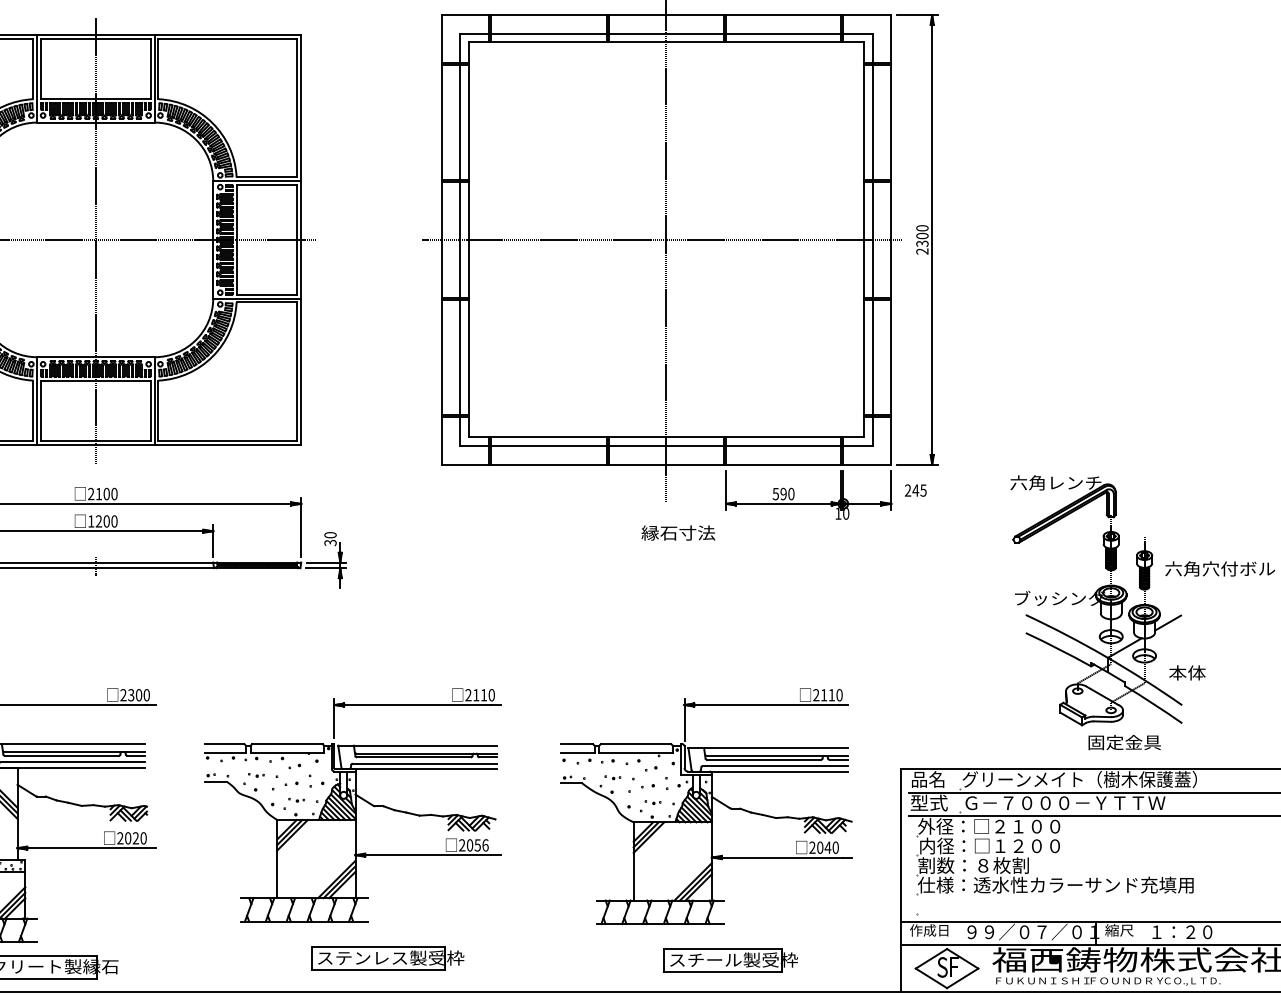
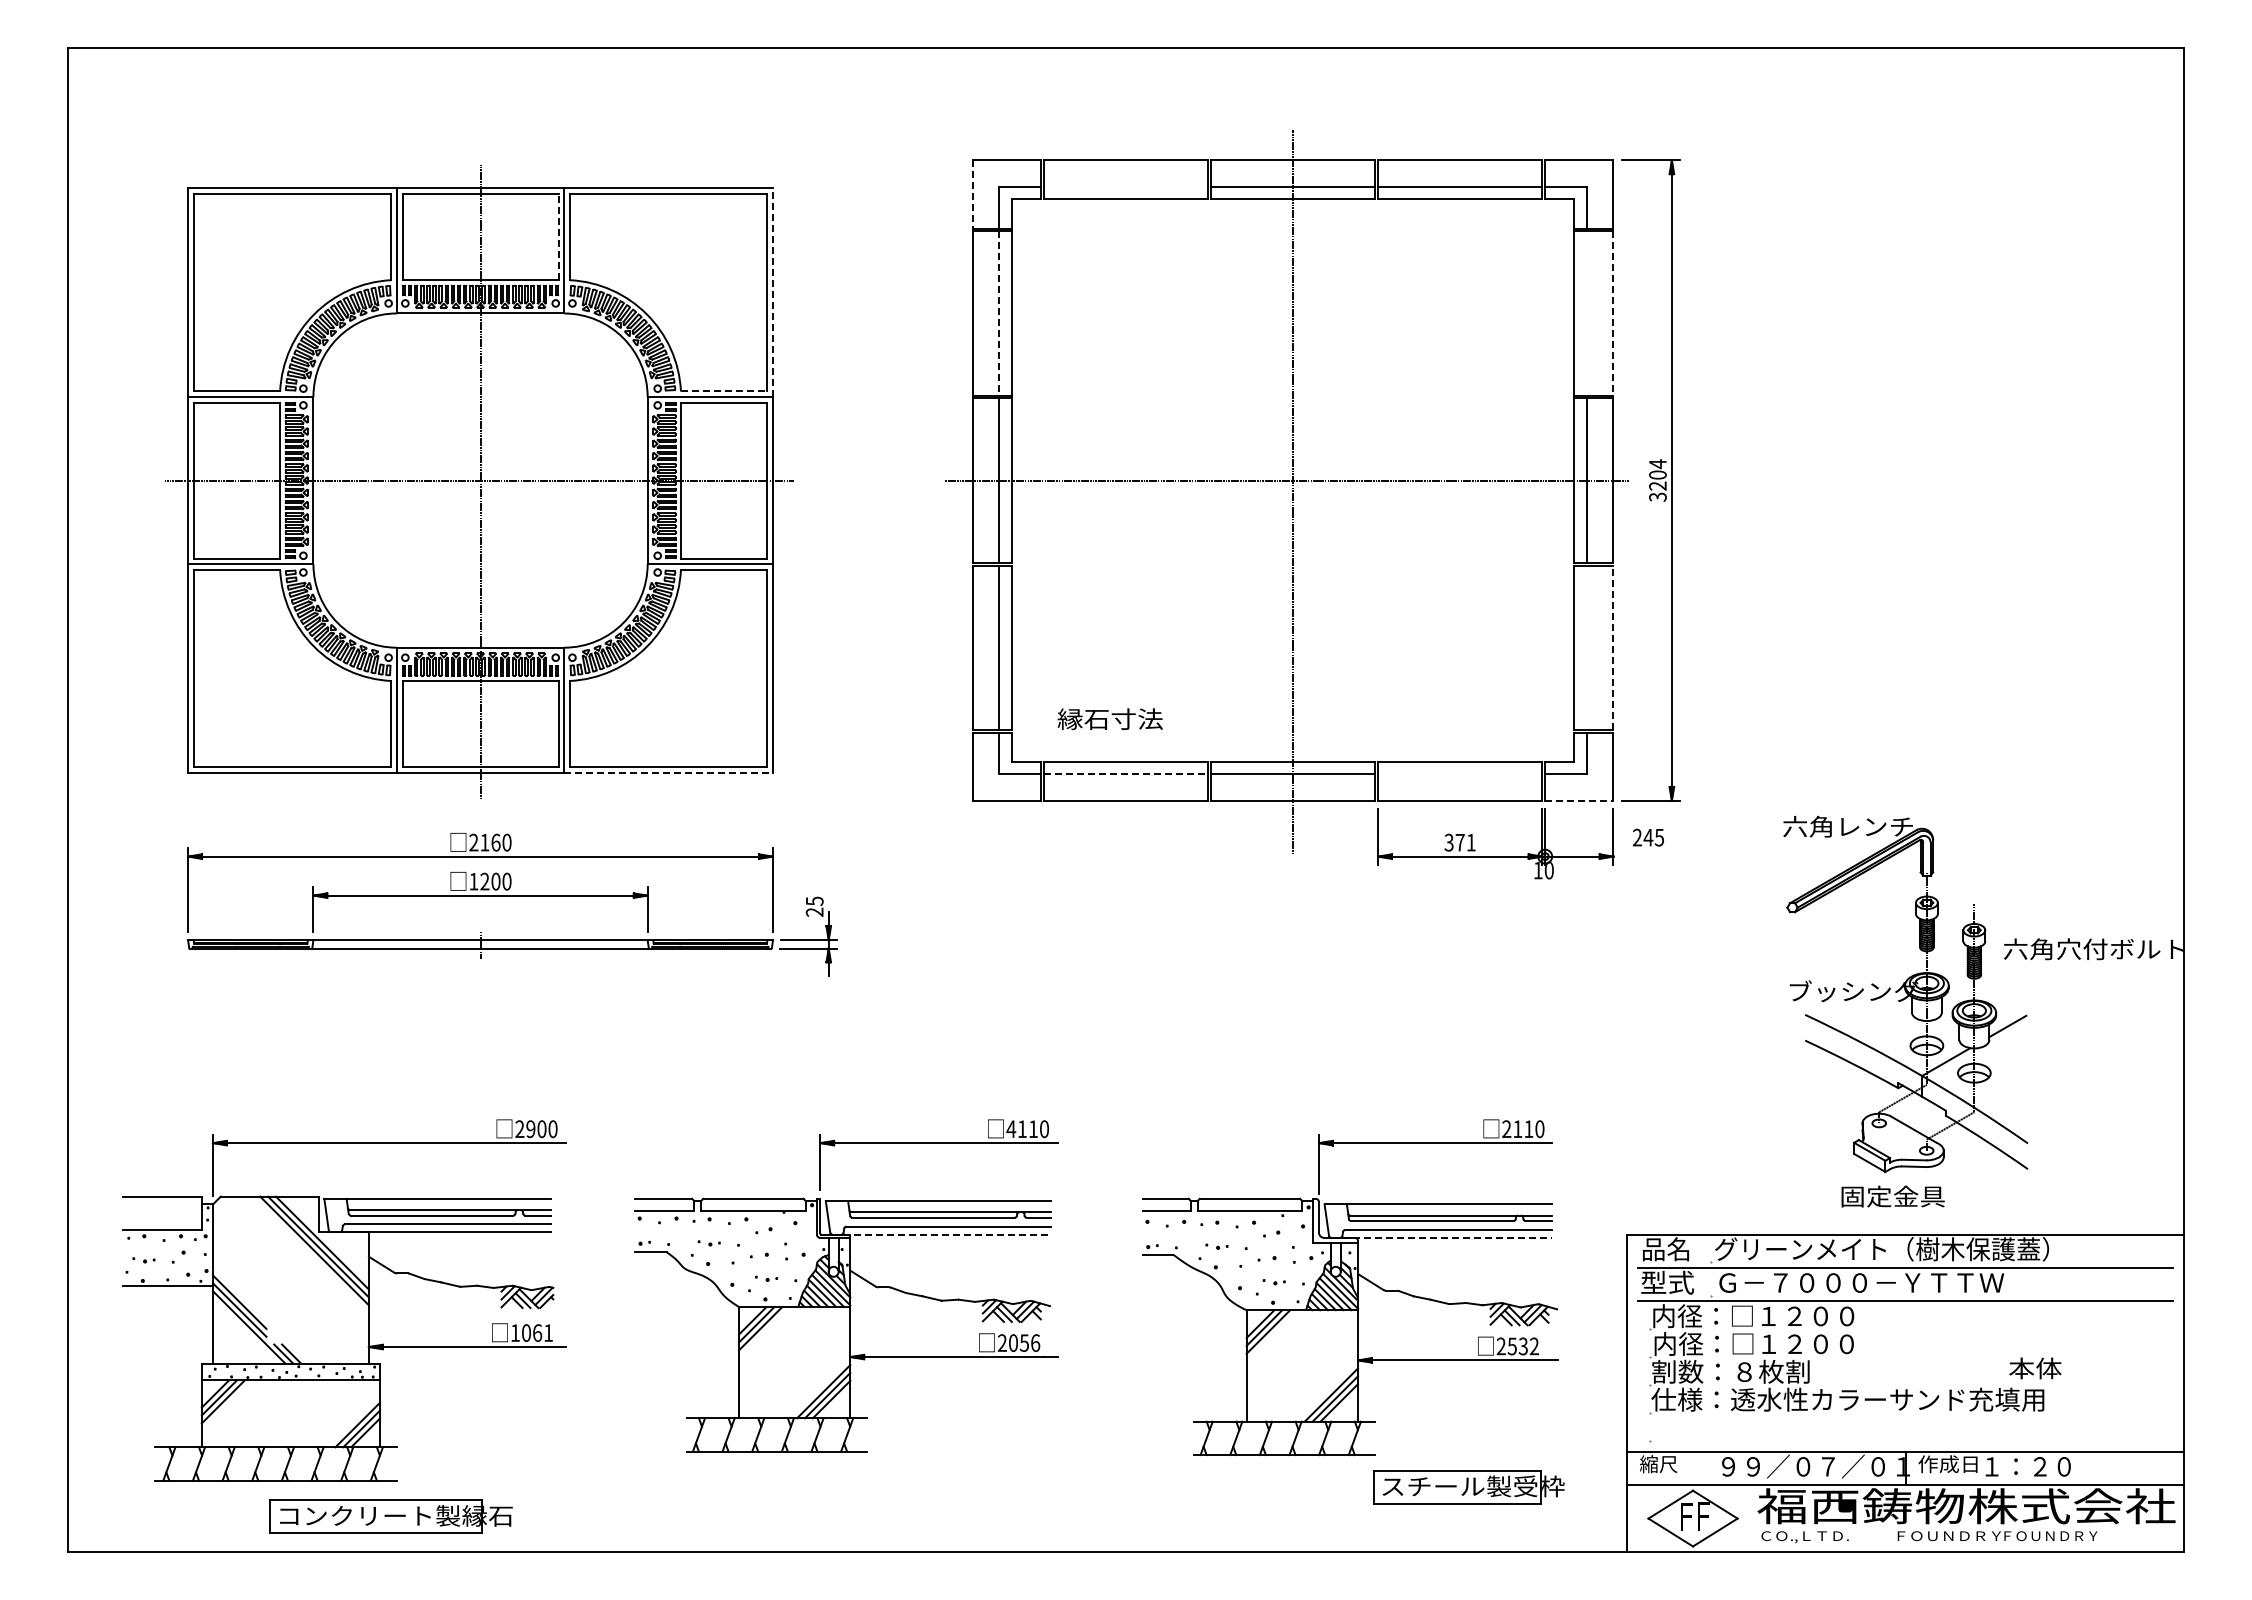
line: (548, 33) -> (1125, 186), removed
line: (441, 39) -> (972, 194), solid -> dashed
line: (150, 68) -> (558, 236), solid -> dashed
line: (301, 107) -> (773, 292), solid -> dashed
line: (460, 122) -> (999, 313), solid -> dashed
line: (872, 122) -> (1587, 313), removed
line: (891, 122) -> (1613, 313), solid -> dashed
line: (267, 177) -> (724, 391), solid -> dashed
text: (922, 239) -> (1657, 480), 2300 -> 3204
line: (872, 357) -> (1587, 647), removed
line: (891, 357) -> (1613, 647), solid -> dashed
line: (228, 445) -> (669, 773), solid -> dashed
line: (549, 446) -> (1126, 774), solid -> dashed
line: (783, 446) -> (1460, 774), removed
line: (867, 464) -> (1579, 800), solid -> dashed
text: (106, 493) -> (495, 842), 2100 -> 2160
text: (783, 493) -> (1460, 842), 590 -> 371
text: (677, 533) -> (1109, 719), moved
text: (330, 538) -> (814, 906), 30 -> 25
text: (1187, 672) -> (2035, 1368), moved
text: (468, 694) -> (1011, 1128), 2110 -> 4110
text: (130, 695) -> (530, 1129), 2300 -> 2900
text: (1124, 742) -> (1892, 1196), moved
line: (420, 769) -> (942, 1234), solid -> dashed
line: (771, 771) -> (1442, 1237), solid -> dashed
text: (970, 826) -> (1726, 1316), 外径：□２１００ -> 内径：□１２００
text: (131, 837) -> (531, 1332), 2020 -> 1061
text: (827, 847) -> (1522, 1346), 2040 -> 2532
text: (929, 930) -> (1667, 1464), 作成日 -> 縮尺
text: (1125, 930) -> (1947, 1464), 縮尺 -> 作成日
part: (387, 958) -> (896, 1504), removed
part: (730, 960) -> (1468, 1487), moved
text: (942, 967) -> (1686, 1516), S -> F
text: (1042, 981) -> (1828, 1537), ＦＵＫＵＮＩＳＨＩ -> ＣＯ.,ＬＴＤ.
text: (1198, 981) -> (2050, 1537), ＣＯ.,ＬＴＤ. -> ＦＯＵＮＤＲＹ

